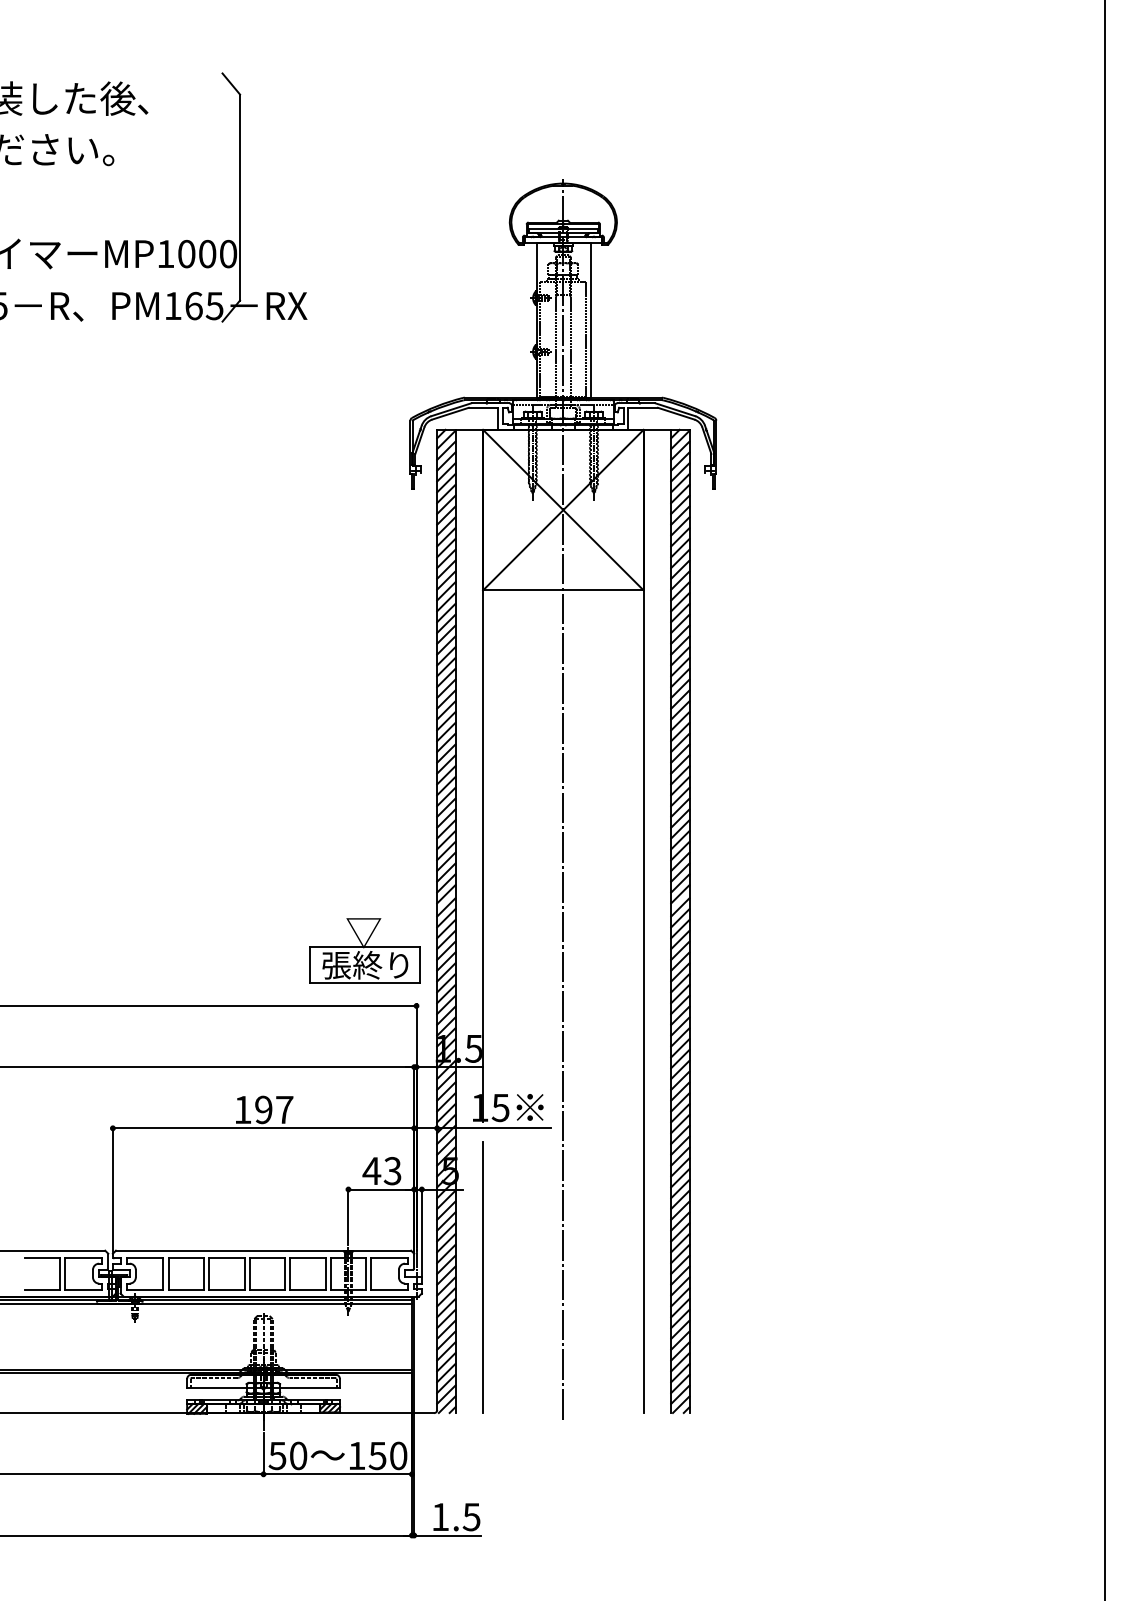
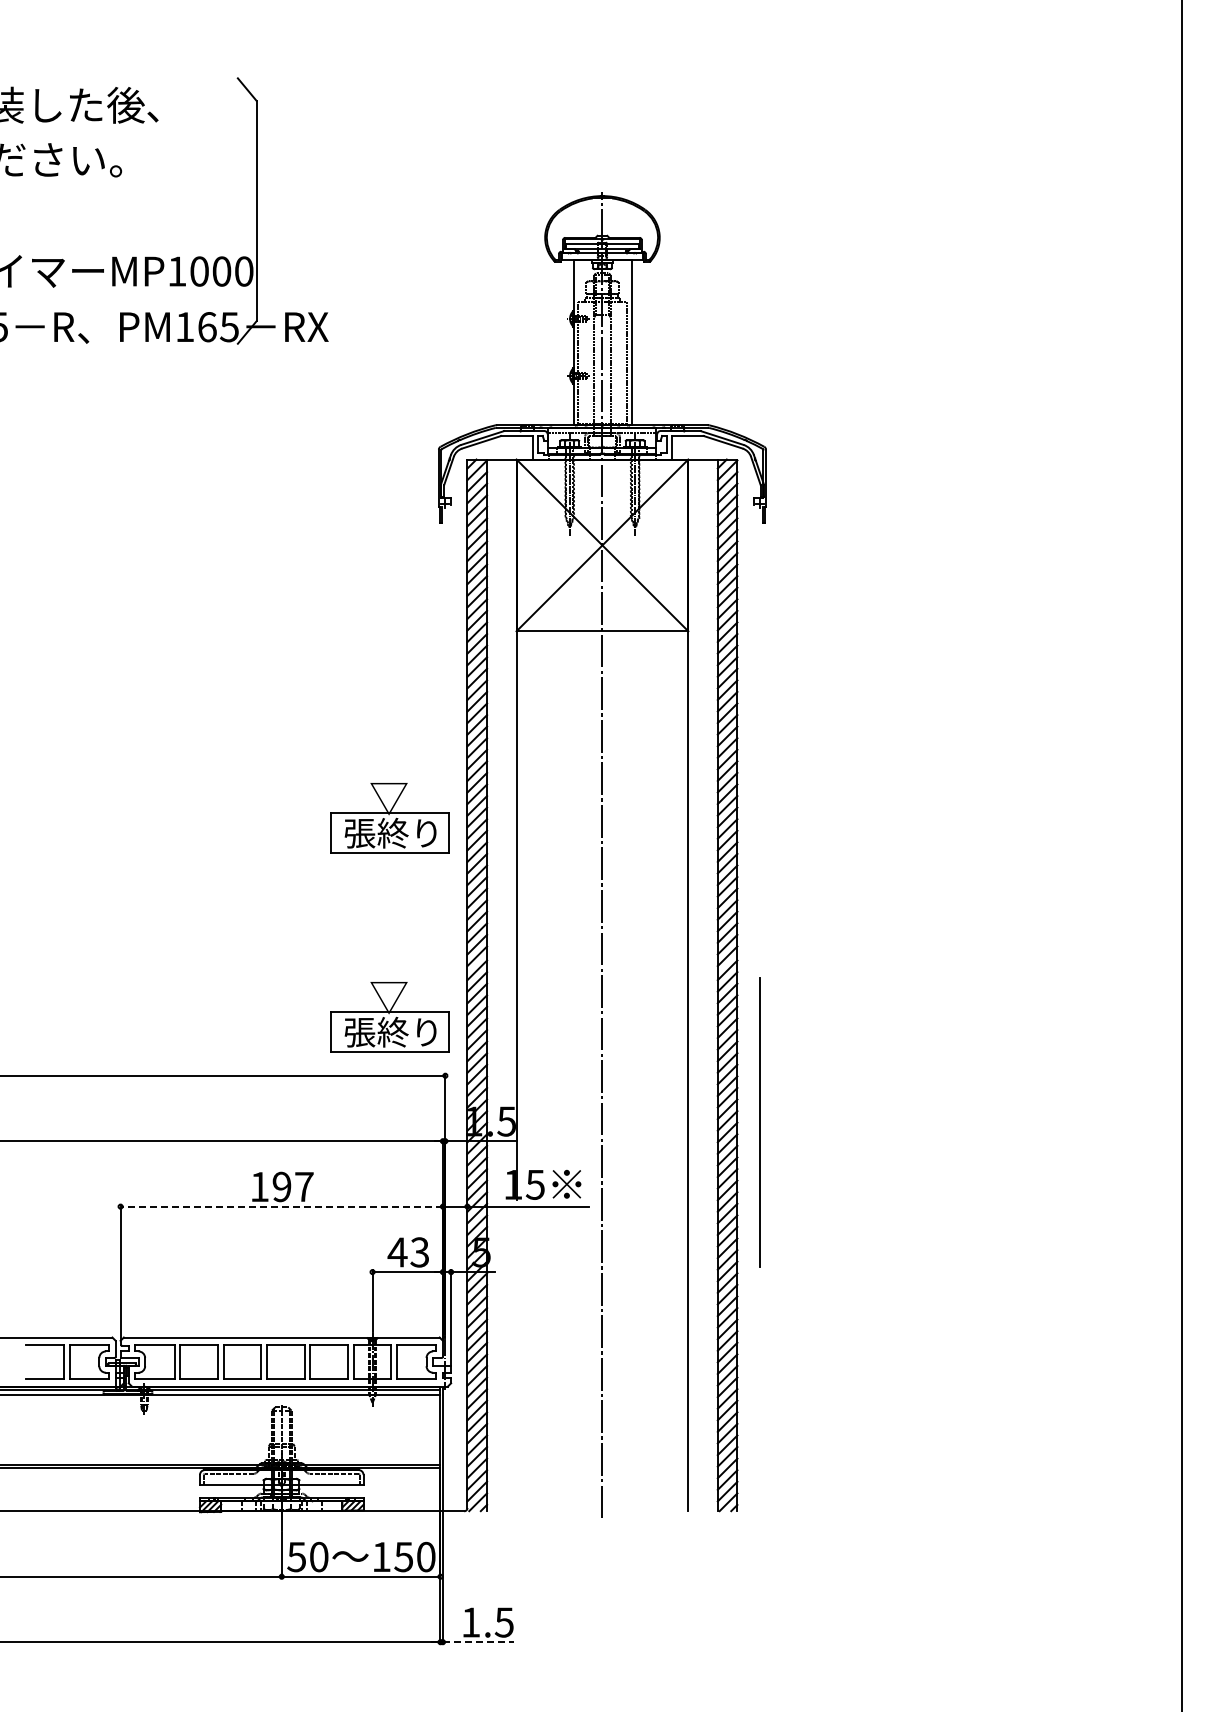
part: (364, 765) -> (389, 818), added
line: (263, 1128) -> (281, 1206), solid -> dashed
line: (483, 1277) -> (759, 1122), moved
line: (447, 1535) -> (478, 1642), solid -> dashed

